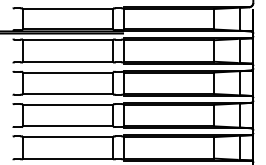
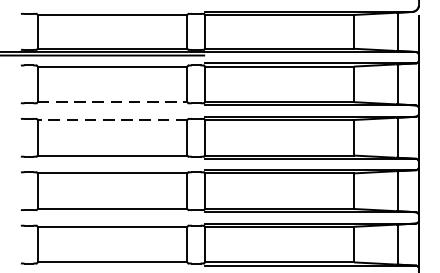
line: (68, 61) -> (113, 101), solid -> dashed
line: (67, 72) -> (111, 119), solid -> dashed

